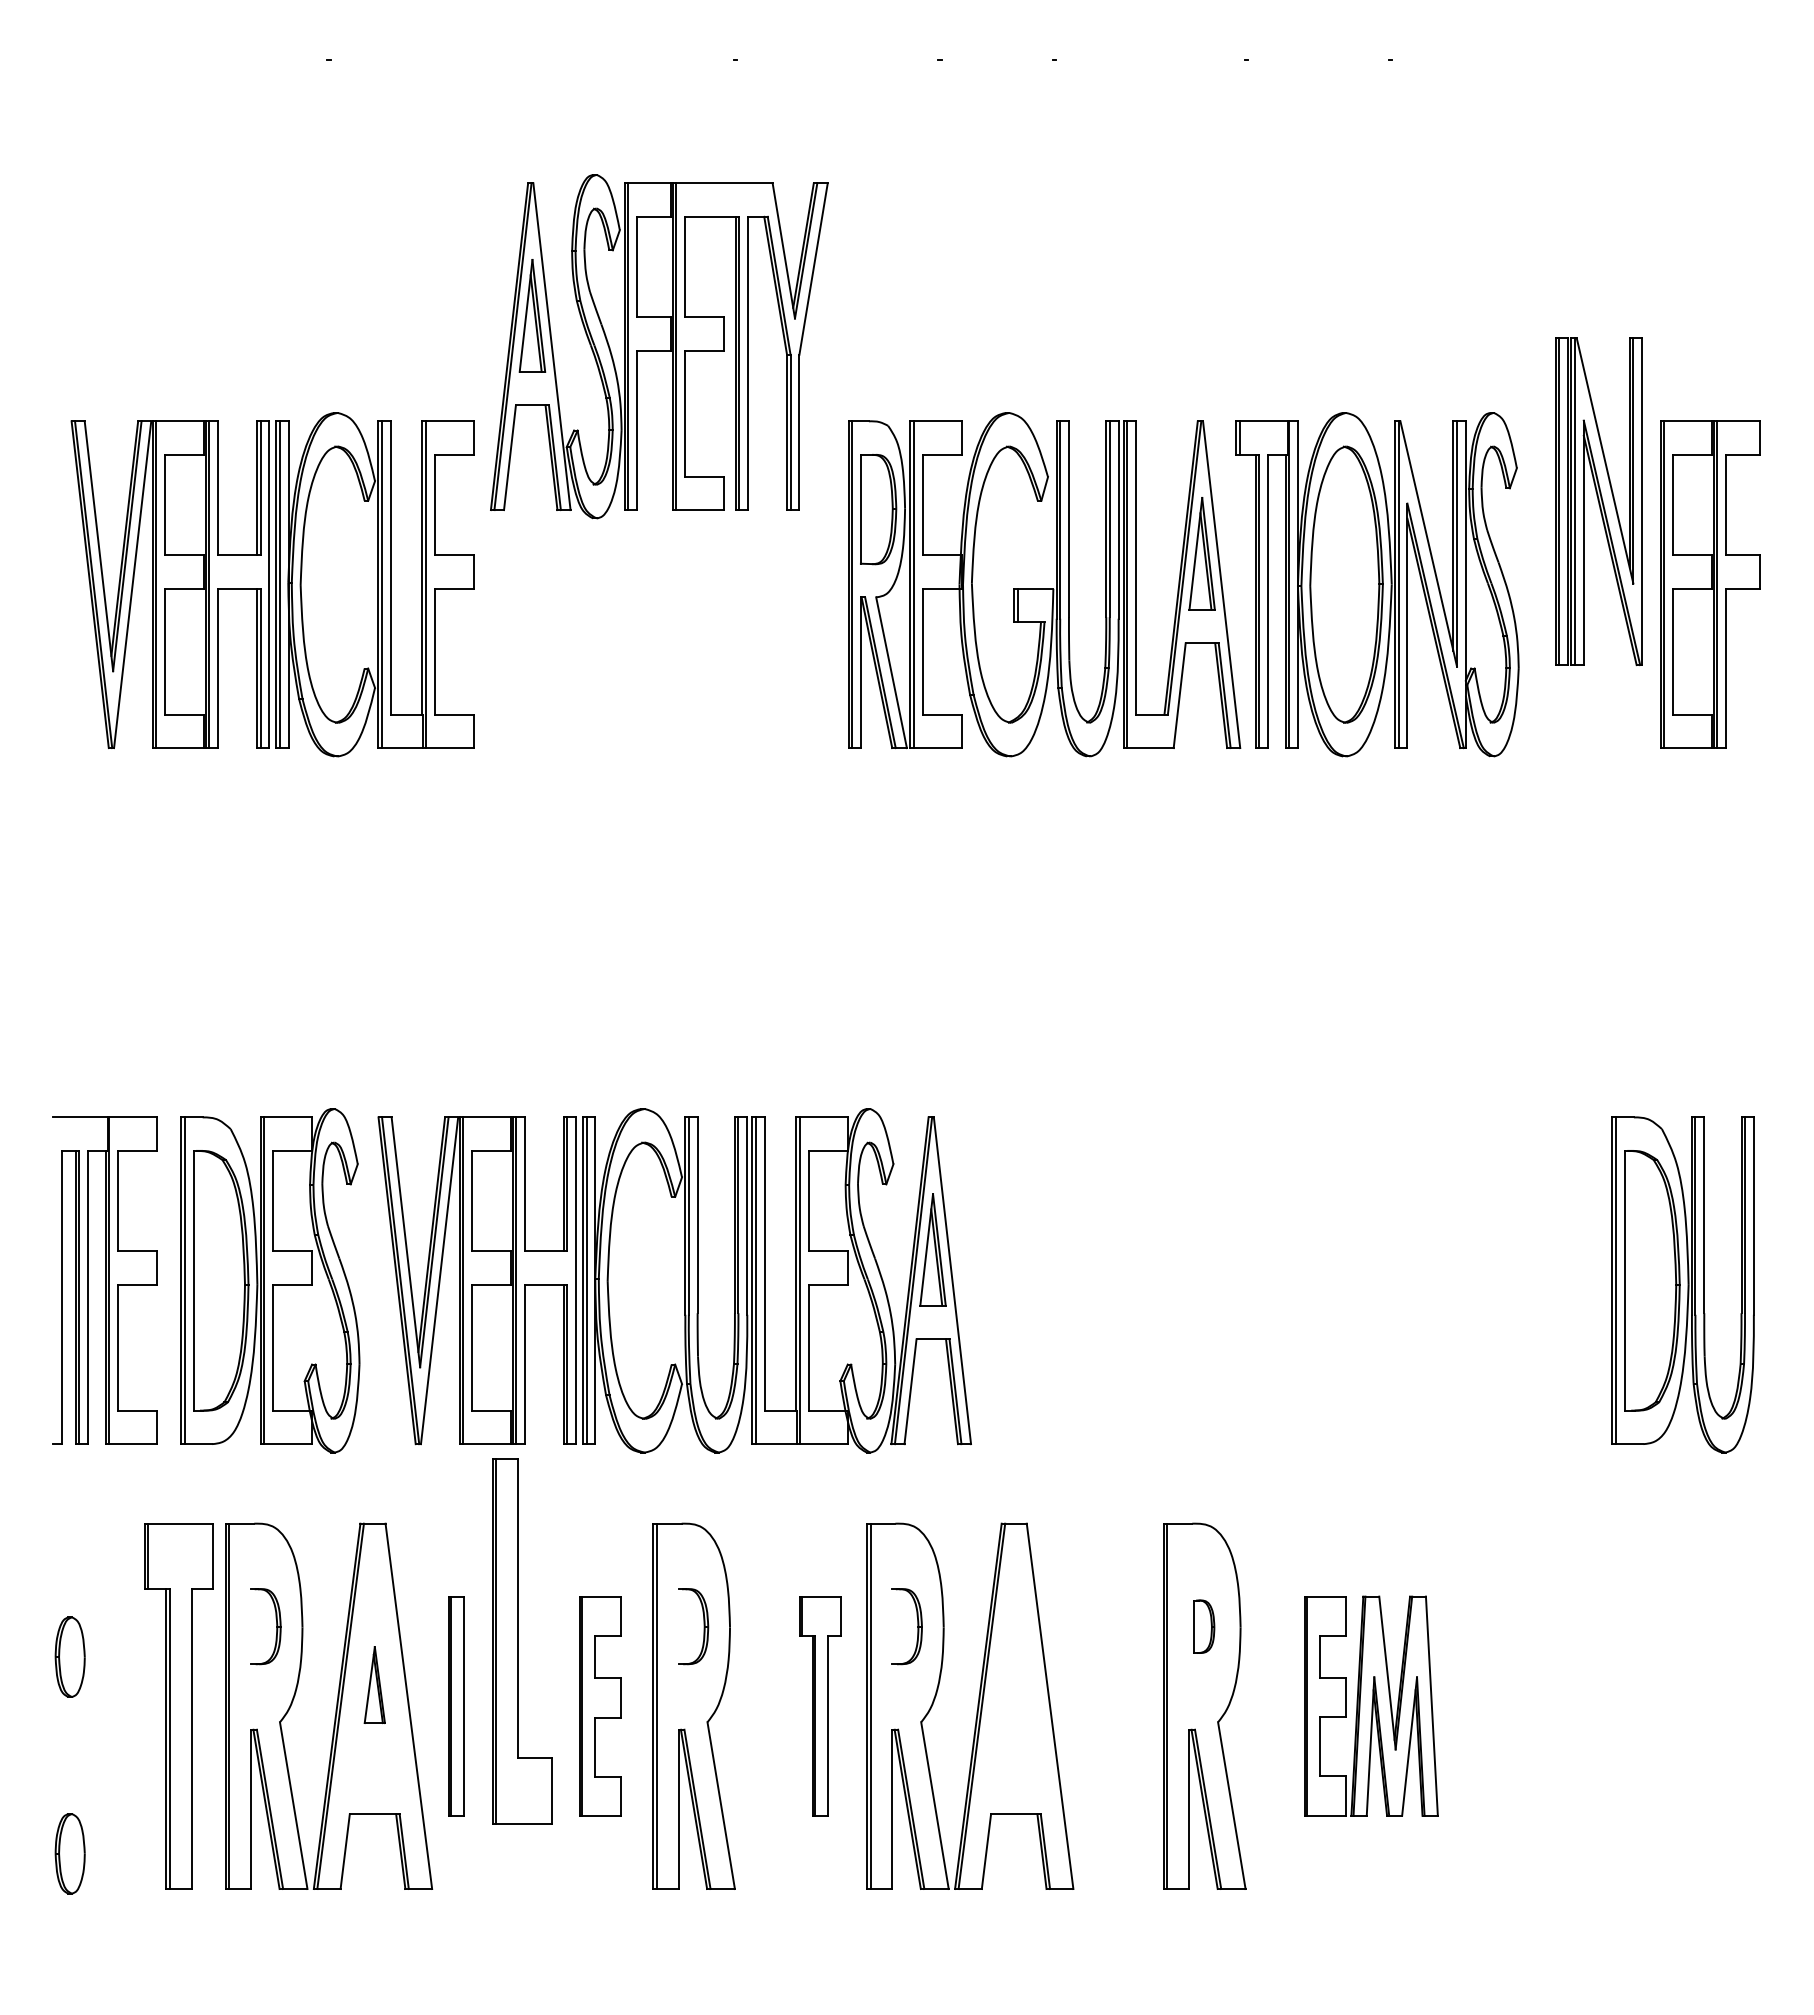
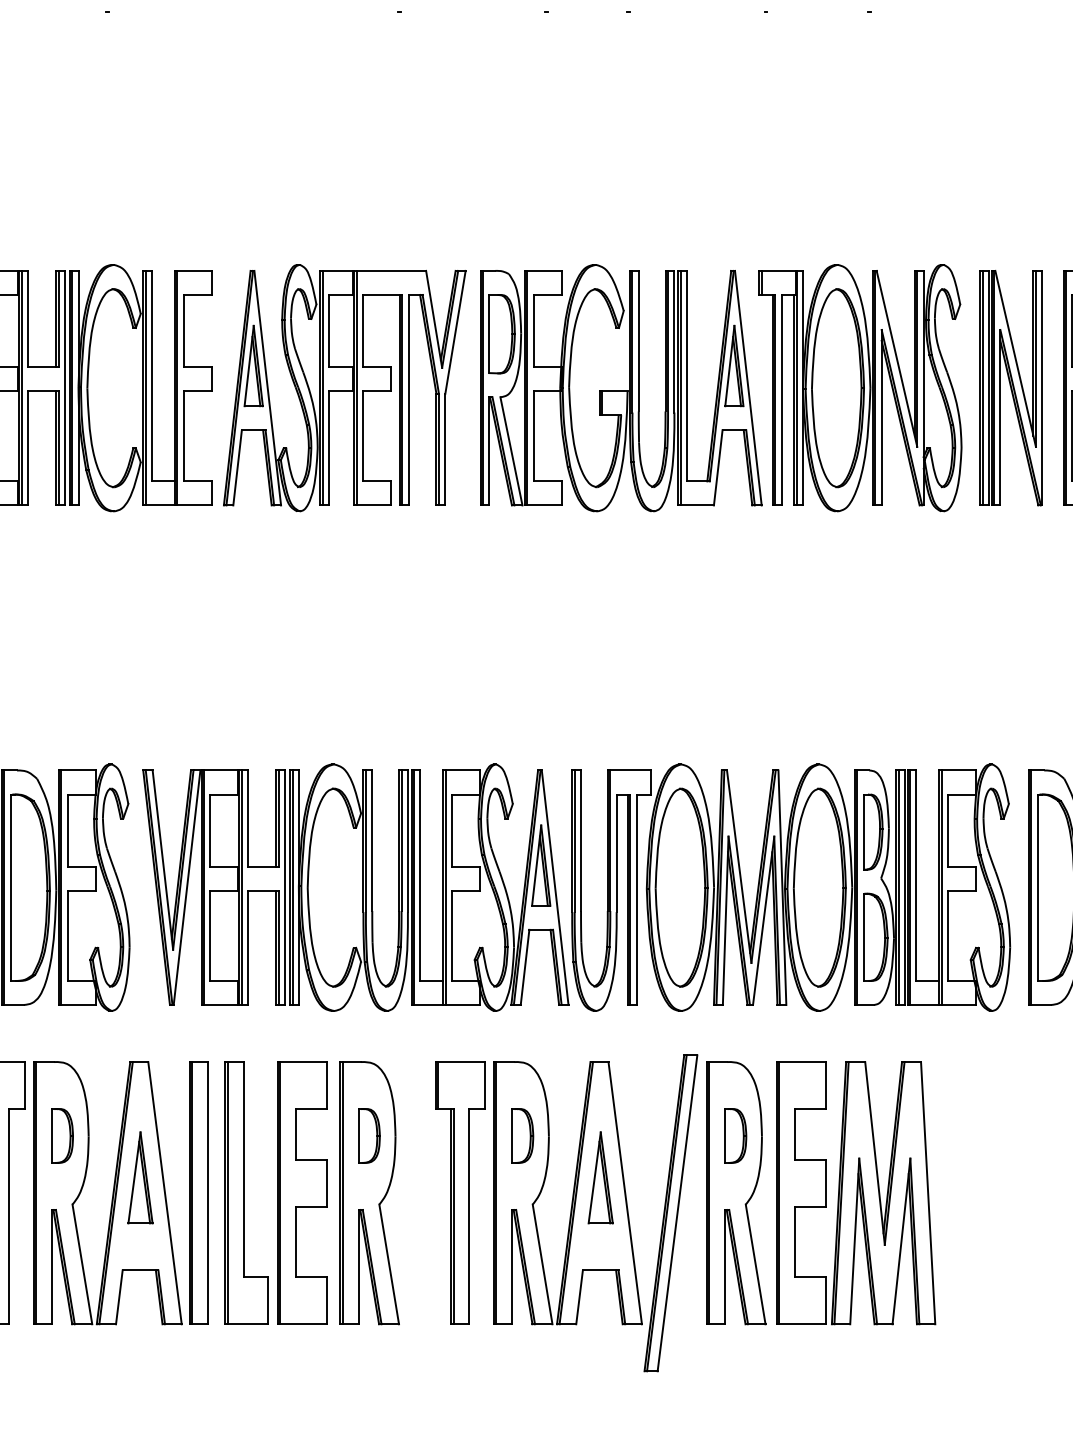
part: (659, 346) -> (344, 388), moved
part: (1598, 501) -> (1010, 388), moved
part: (1281, 1280) -> (791, 887), added
line: (251, 1626) -> (52, 1135), added
line: (678, 1626) -> (358, 1135), added
line: (892, 1626) -> (512, 1135), added
part: (1203, 1626) -> (735, 1135), size x1.43
part: (522, 1641) -> (246, 1193), moved
part: (374, 1684) -> (140, 1177), size x1.67
part: (1015, 1684) -> (600, 1177), added
part: (1371, 1705) -> (855, 1192), size x1.67
part: (456, 1706) -> (199, 1193), size x1.67
part: (600, 1706) -> (302, 1193), size x1.67
part: (820, 1706) -> (460, 1193), size x1.67
part: (1113, 1734) -> (670, 1213), added

